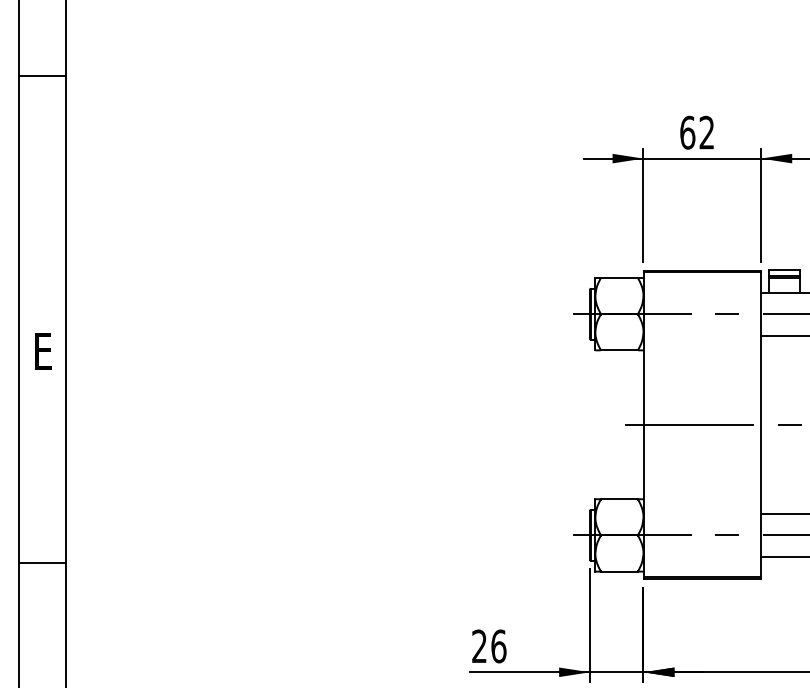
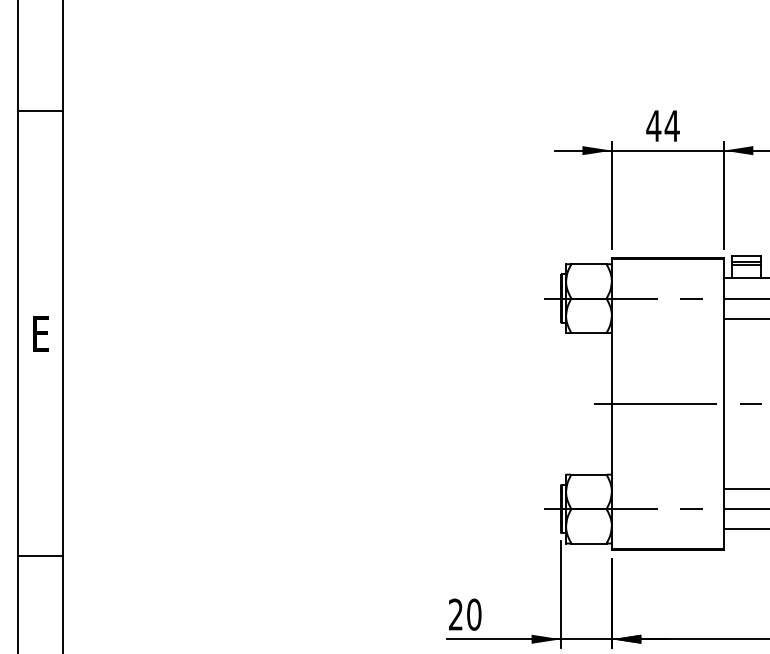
line: (42, 76) -> (40, 111), moved
text: (696, 132) -> (662, 125), 62 -> 44
line: (42, 563) -> (40, 556), moved
text: (498, 646) -> (473, 614), 26 -> 20

